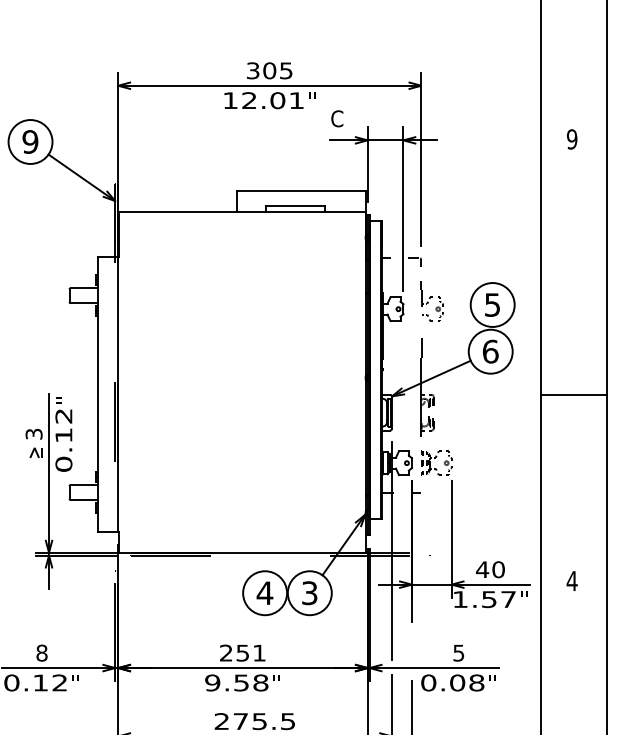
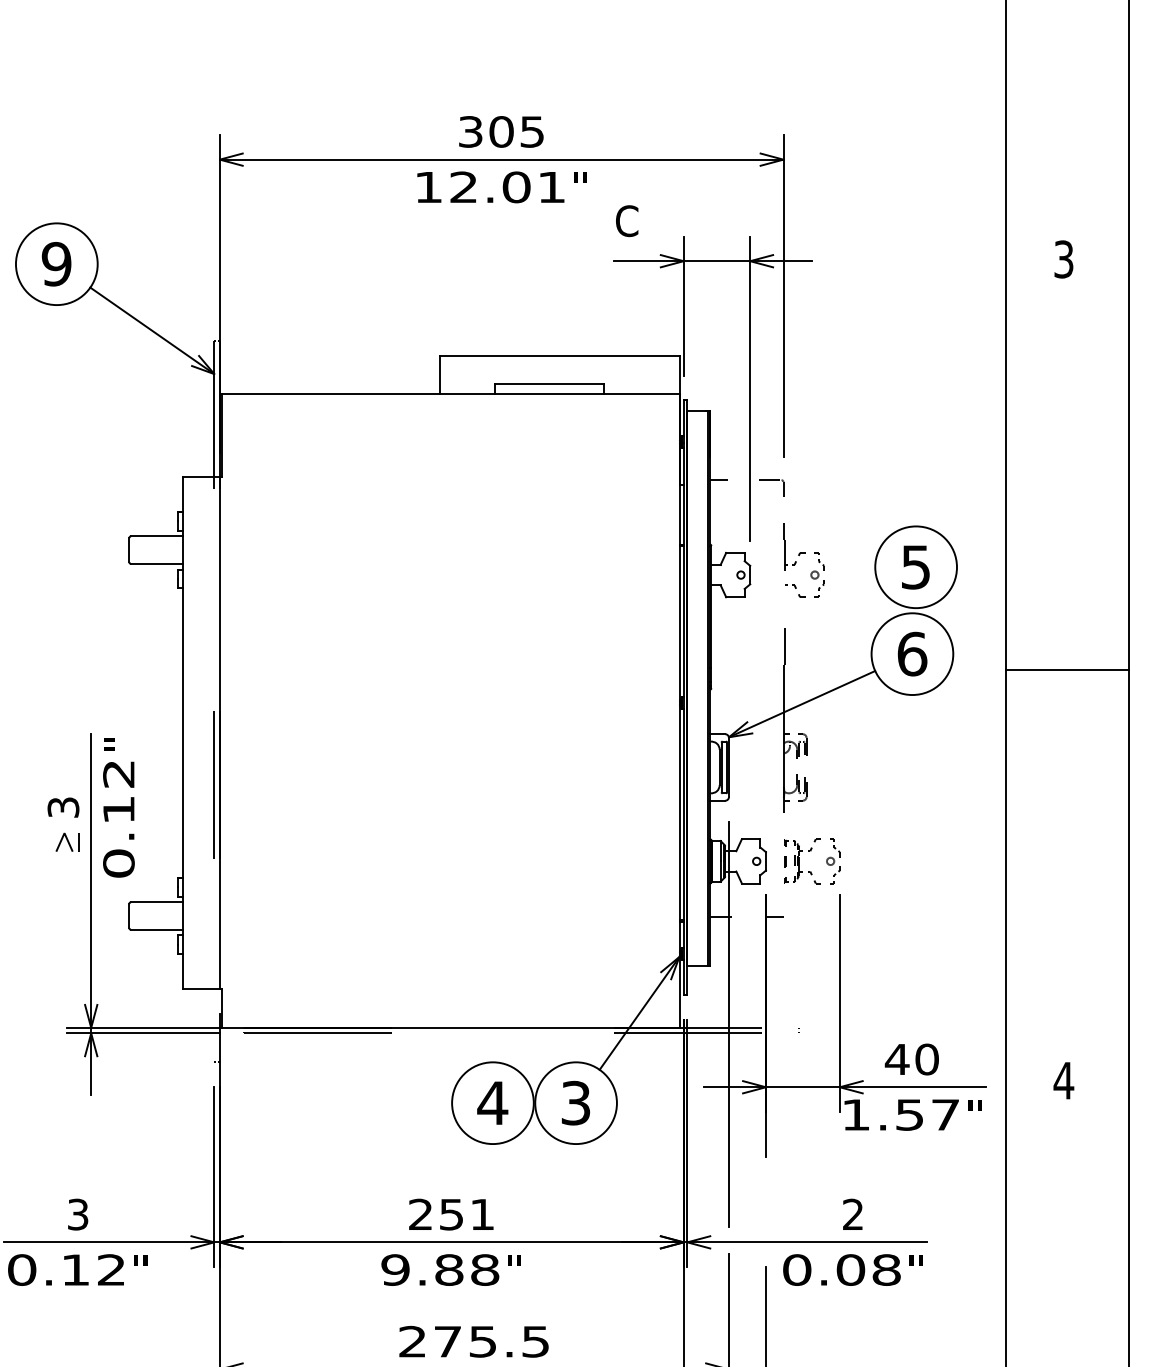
text: (572, 139) -> (1064, 259), 9 -> 3
line: (573, 395) -> (1066, 670), moved
text: (41, 652) -> (77, 1213), 8 -> 3
text: (458, 652) -> (852, 1213), 5 -> 2
text: (241, 682) -> (449, 1269), 9.58 -> 9.88

